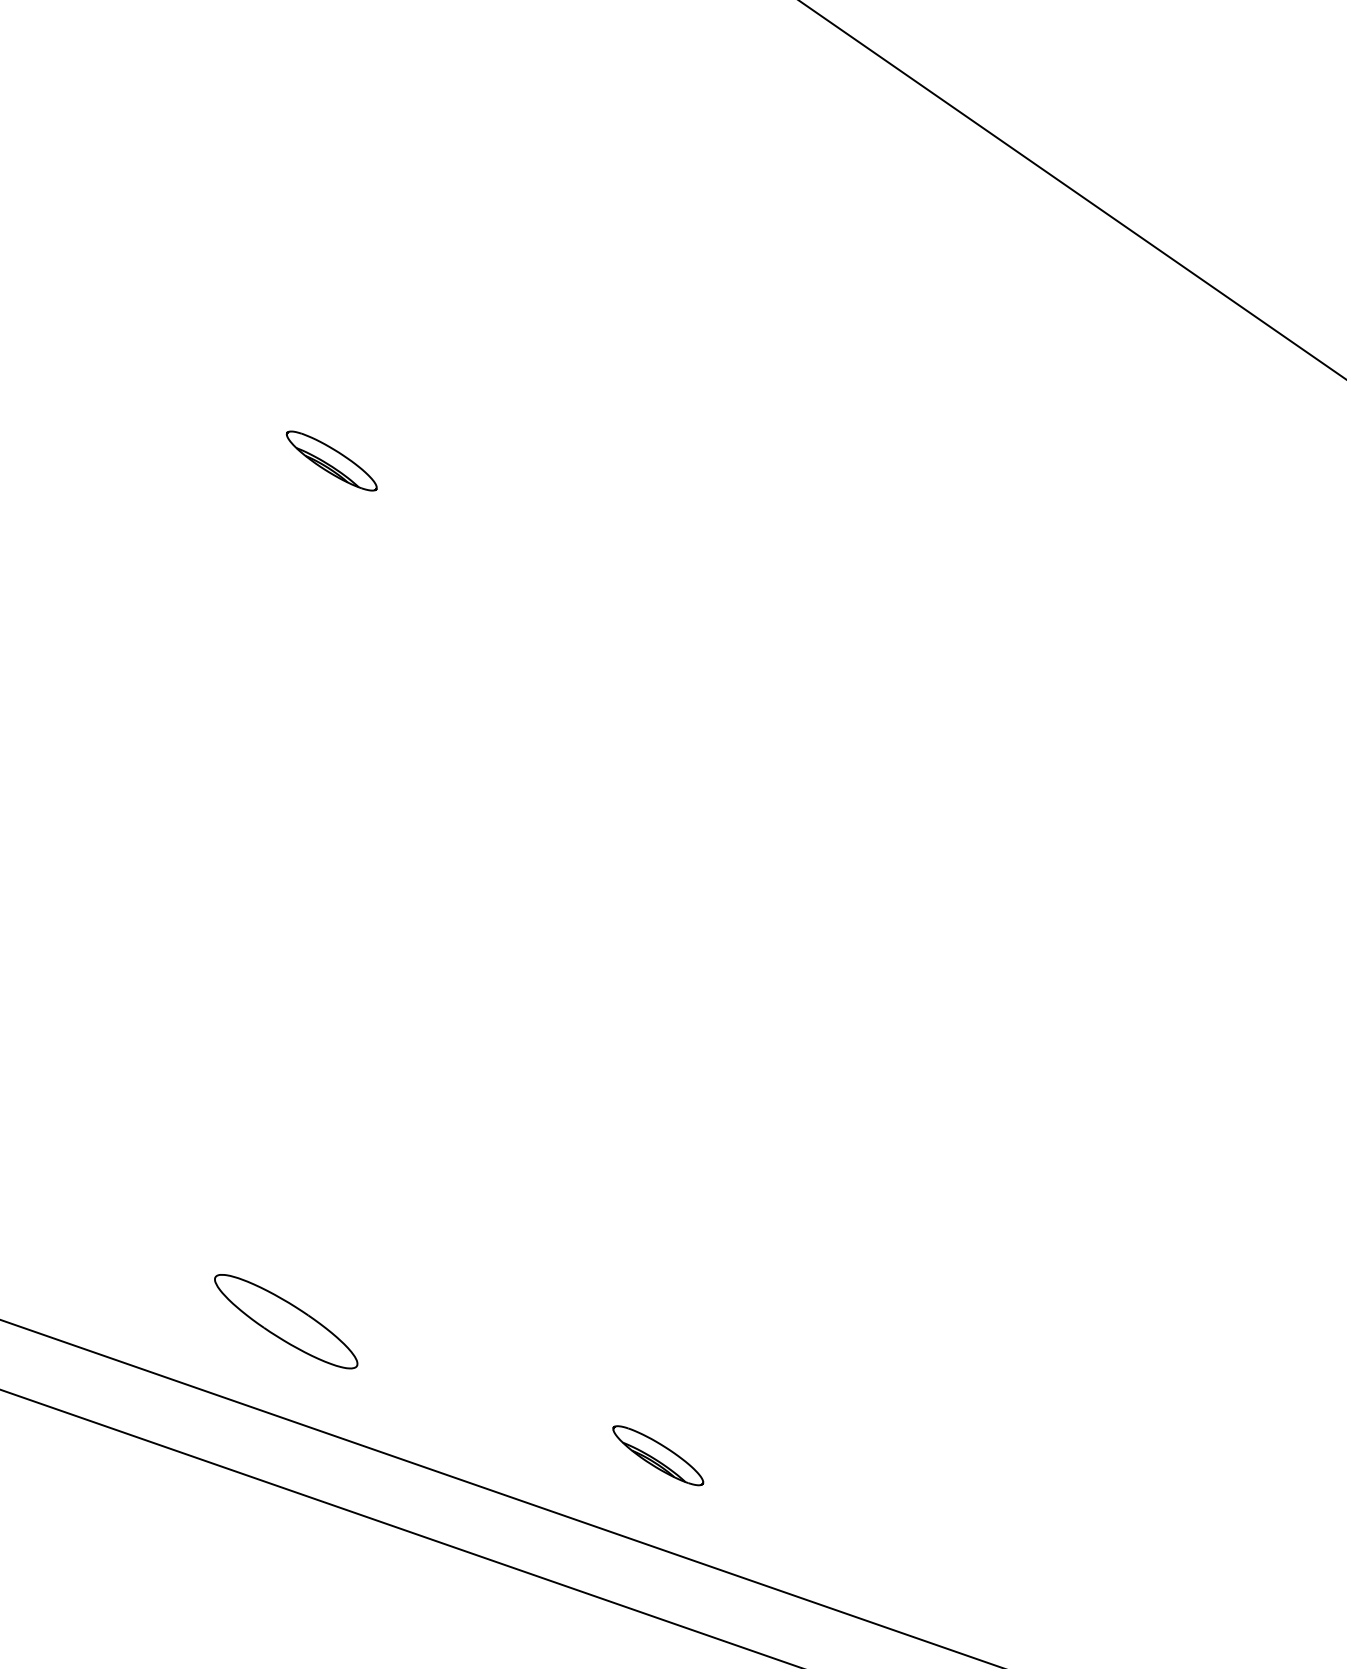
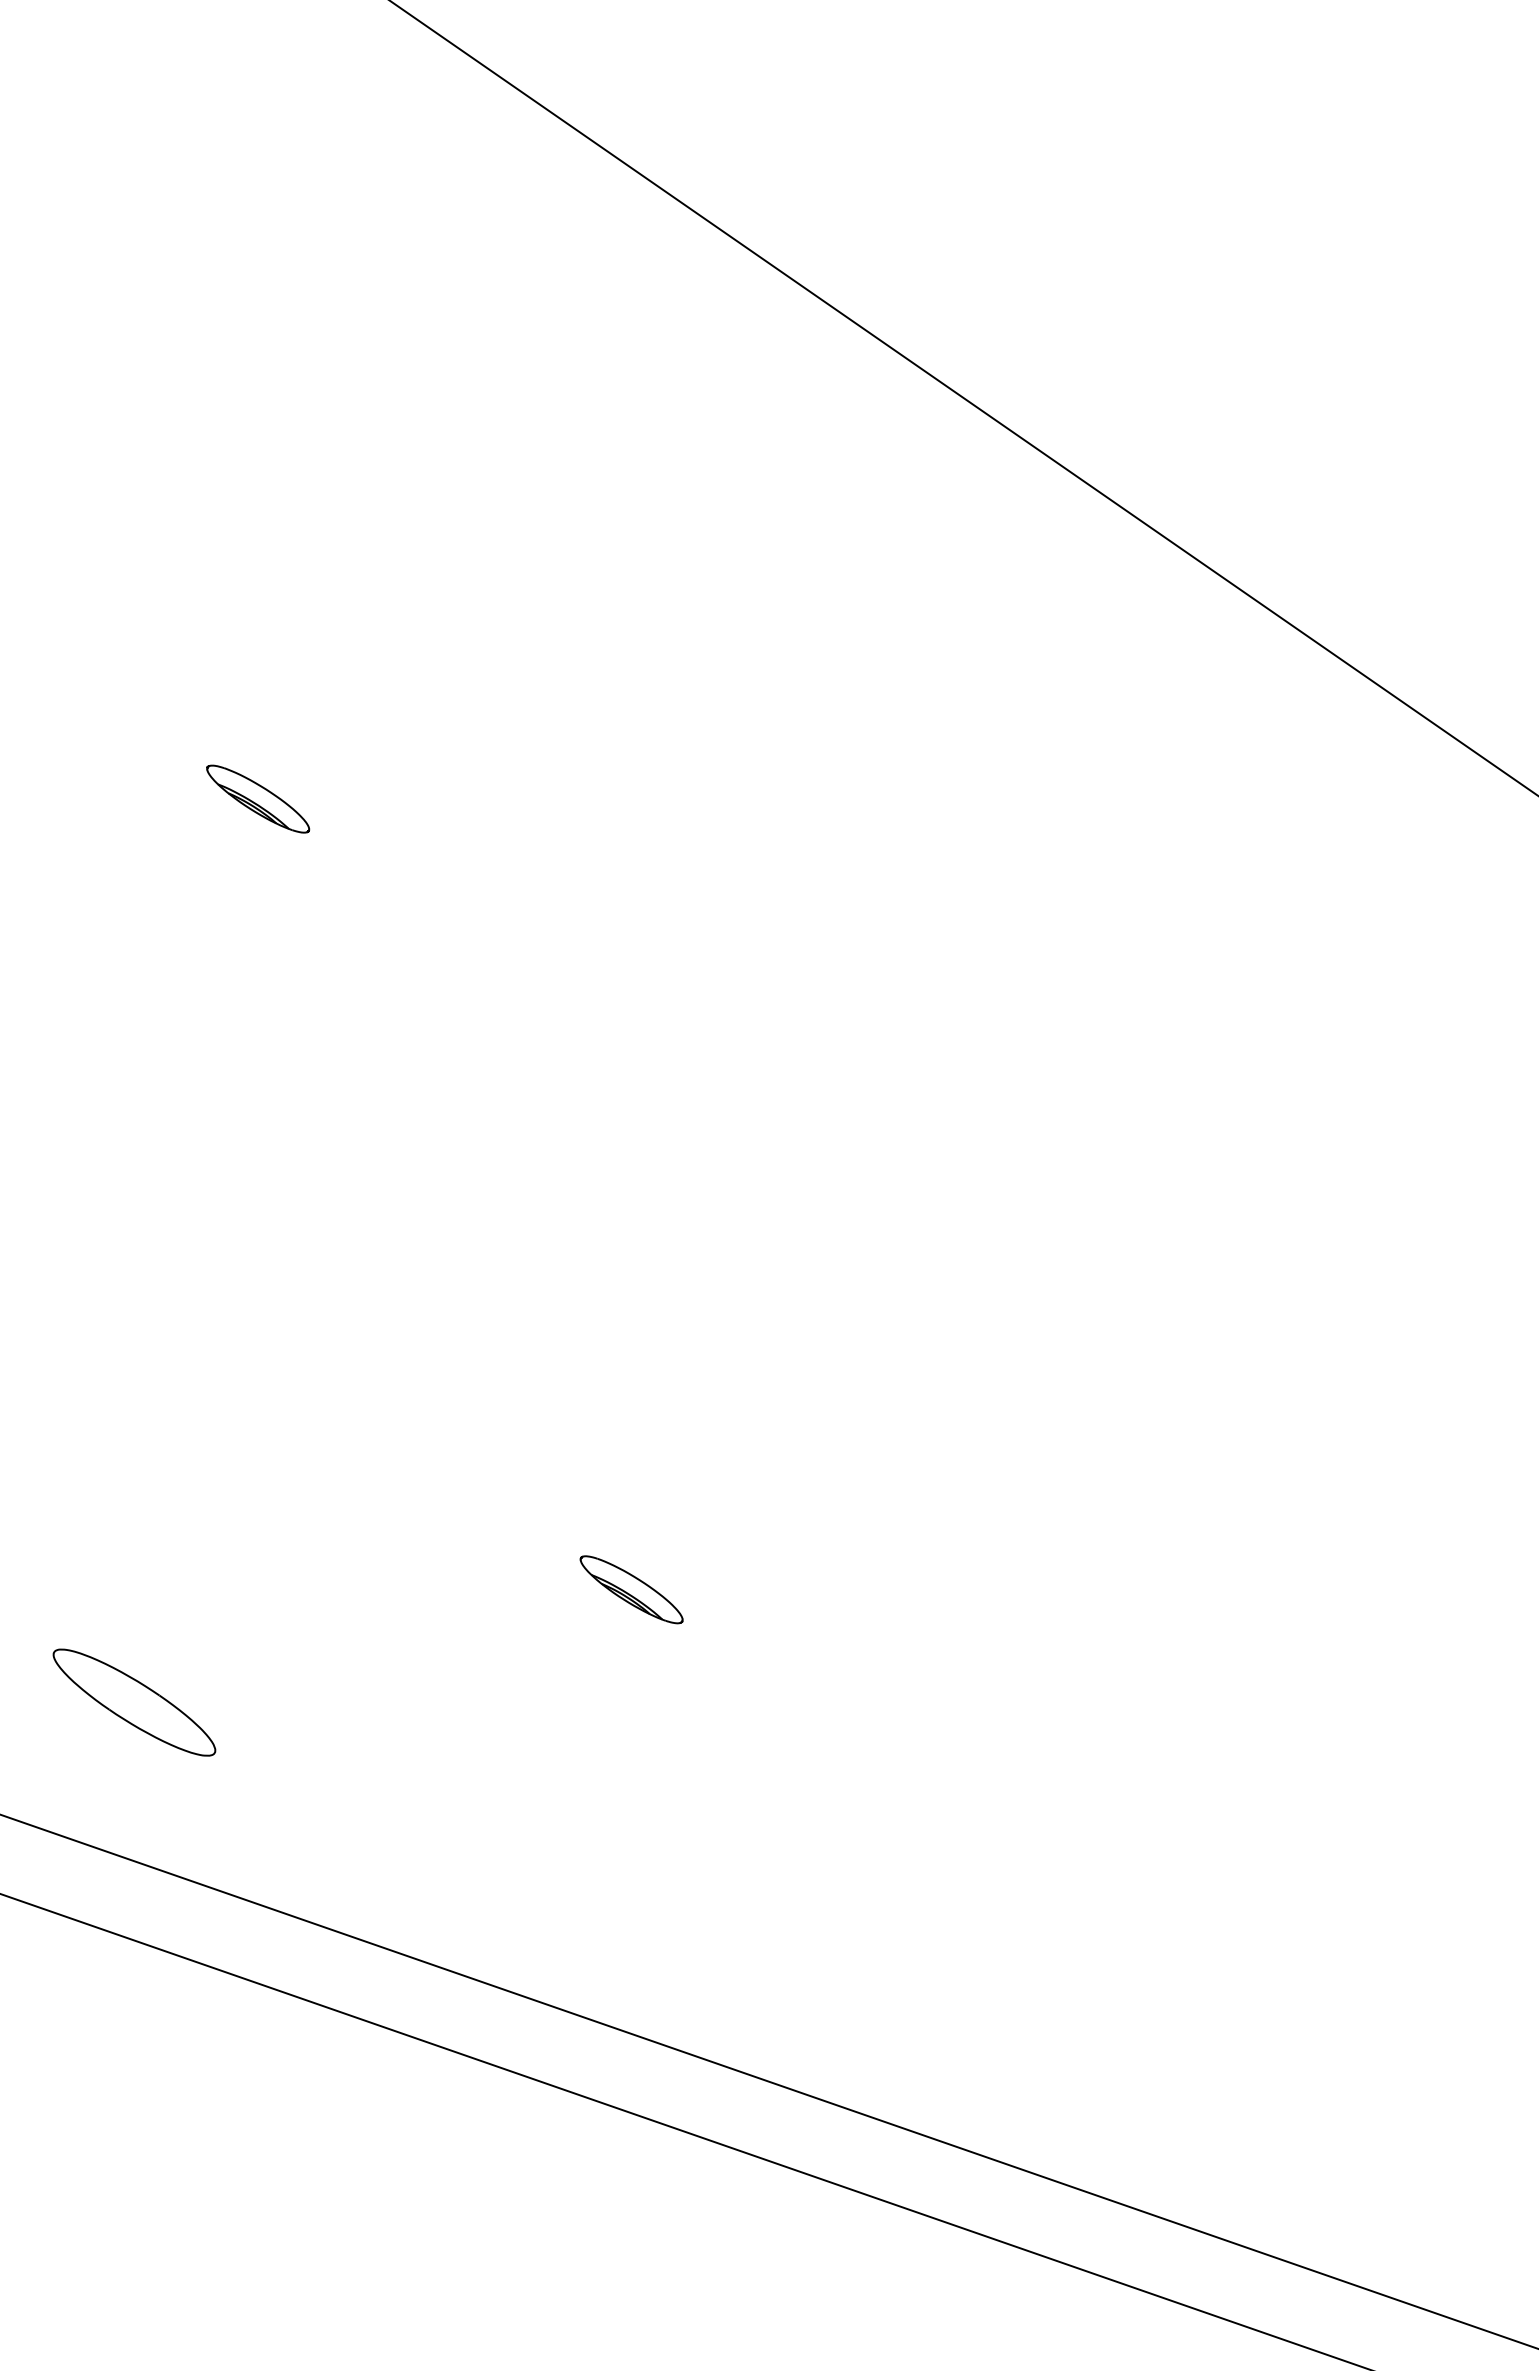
part: (286, 1321) -> (134, 1702), moved
part: (658, 1455) -> (631, 1589), moved

